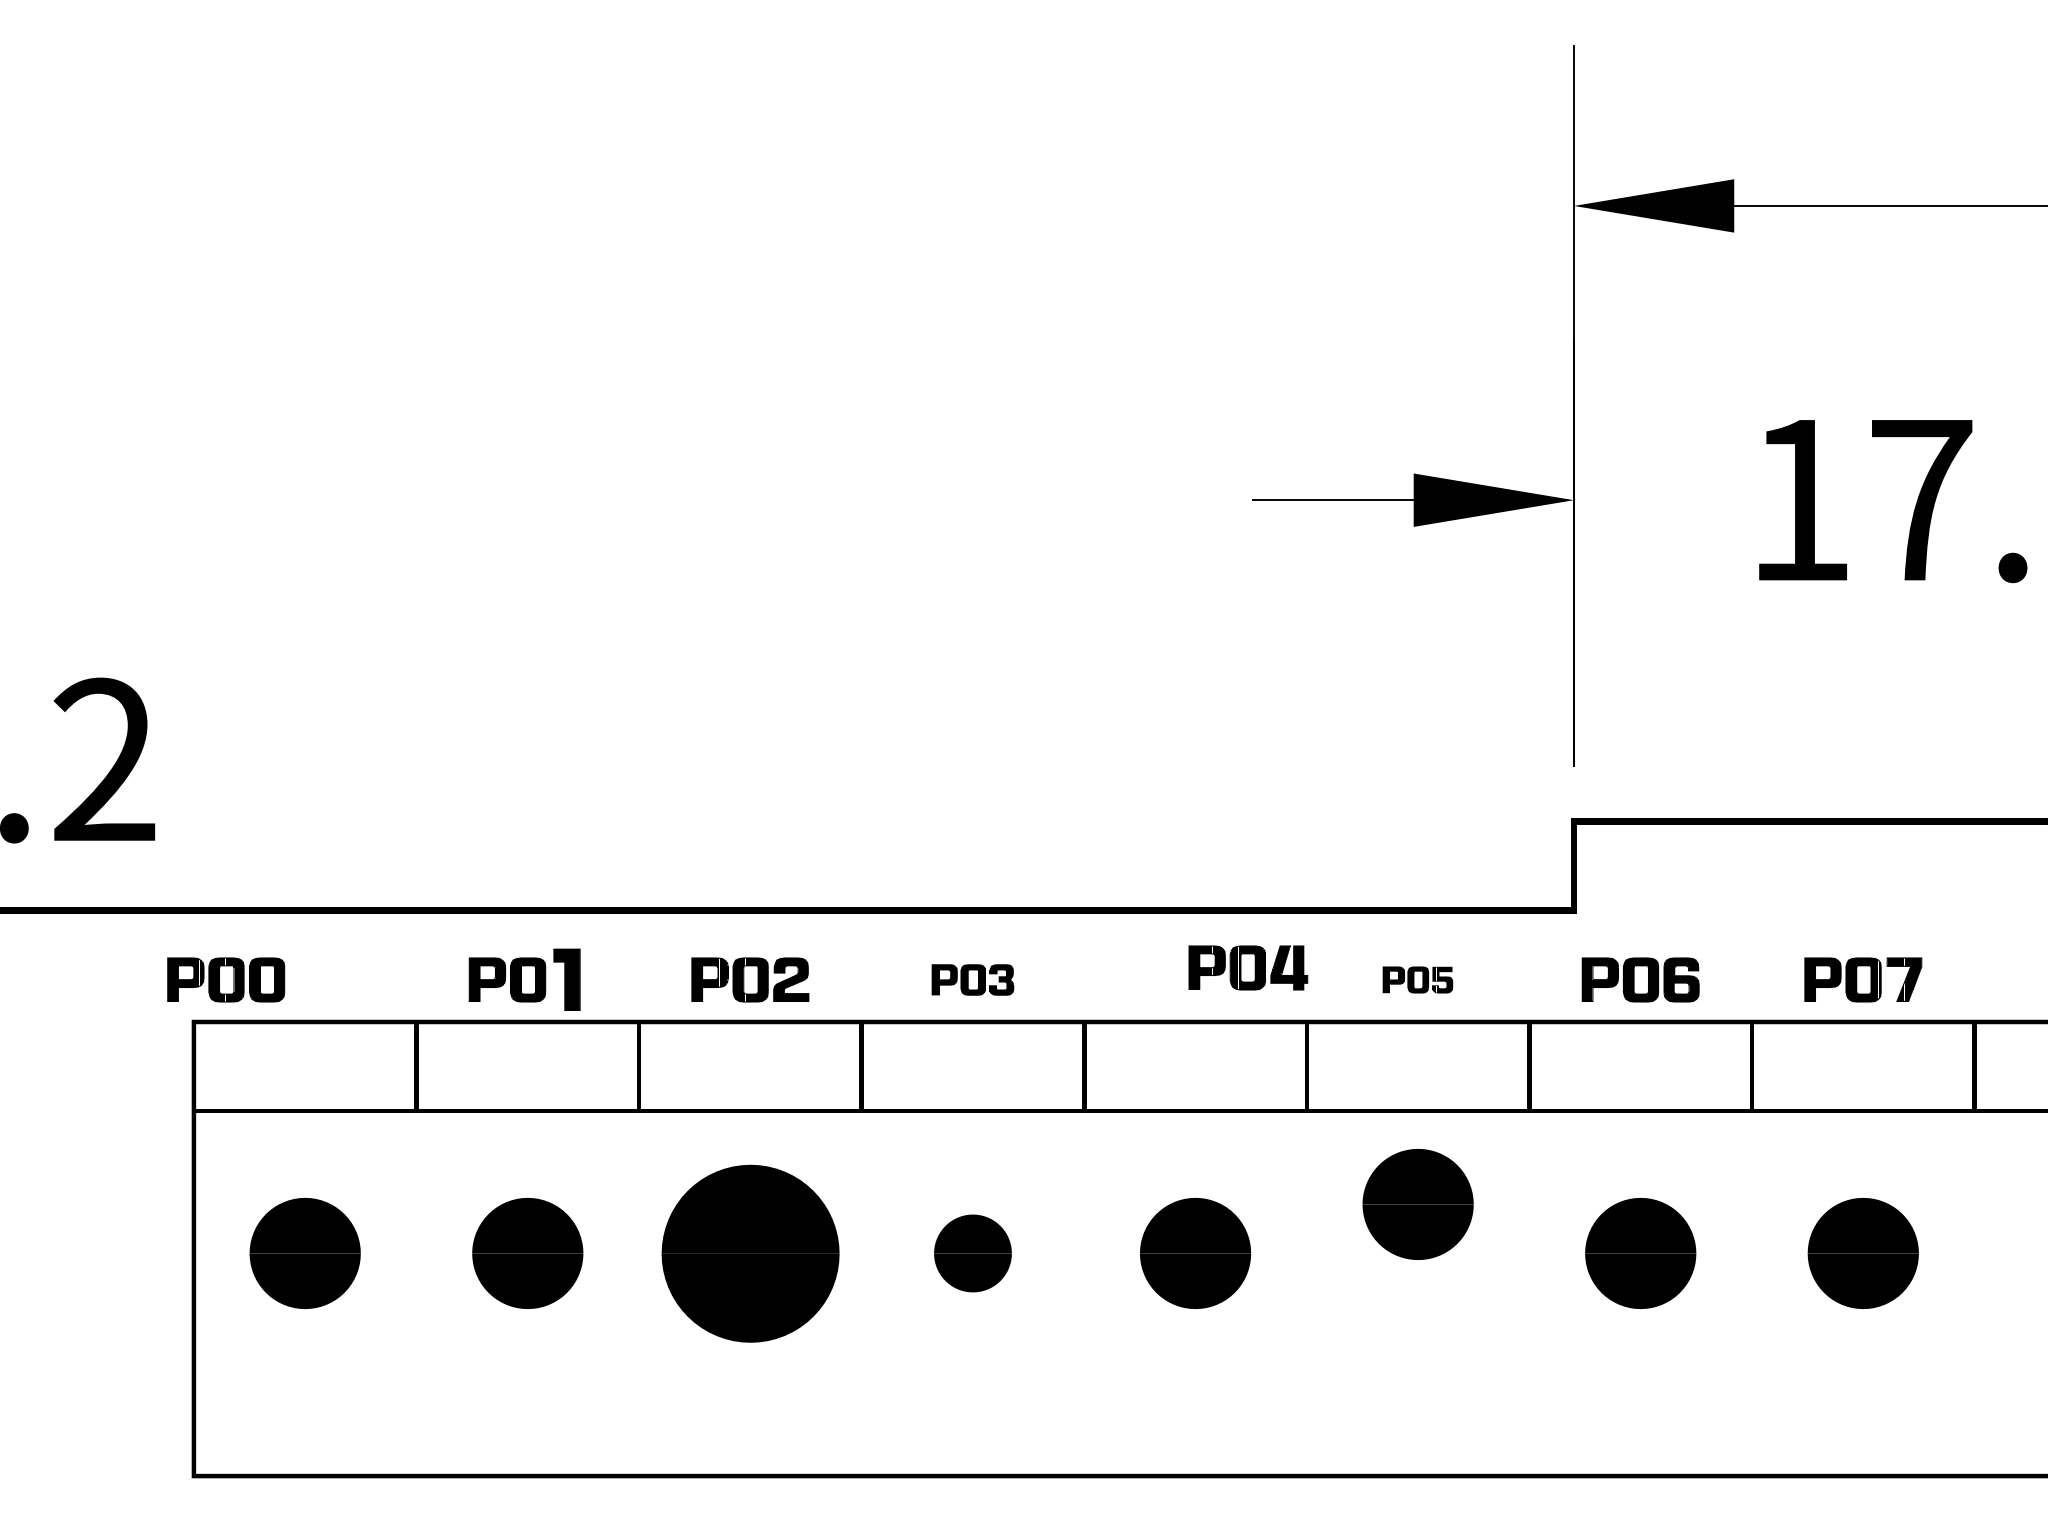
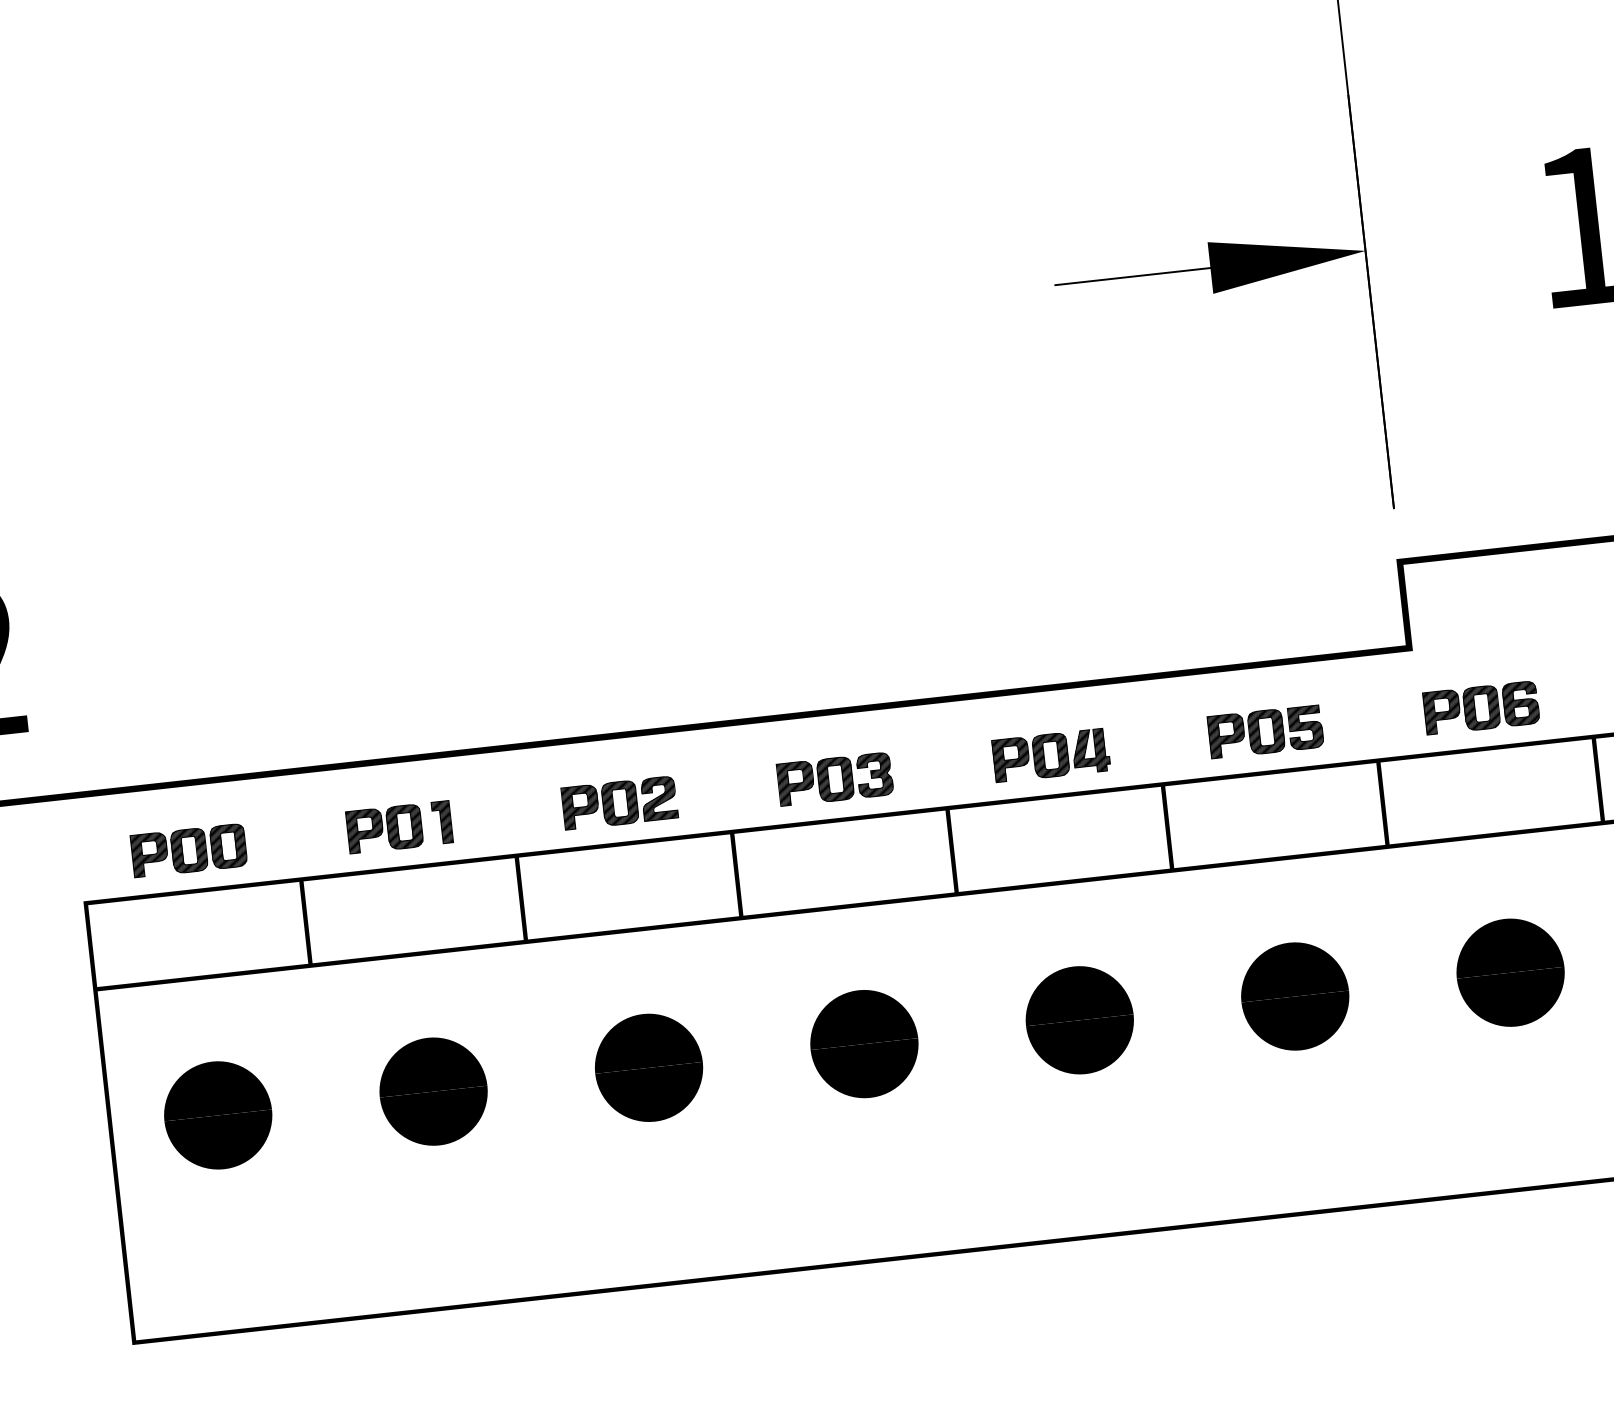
part: (1248, 967) -> (1051, 755), moved
part: (226, 979) -> (189, 850), moved
part: (566, 979) -> (441, 822), size x0.71
part: (972, 979) -> (834, 778), size x1.43
part: (1417, 979) -> (1265, 731), size x1.67
part: (1417, 1203) -> (1294, 995), moved
part: (749, 1252) -> (648, 1067), size x0.62
part: (972, 1253) -> (863, 1044), size x1.43

